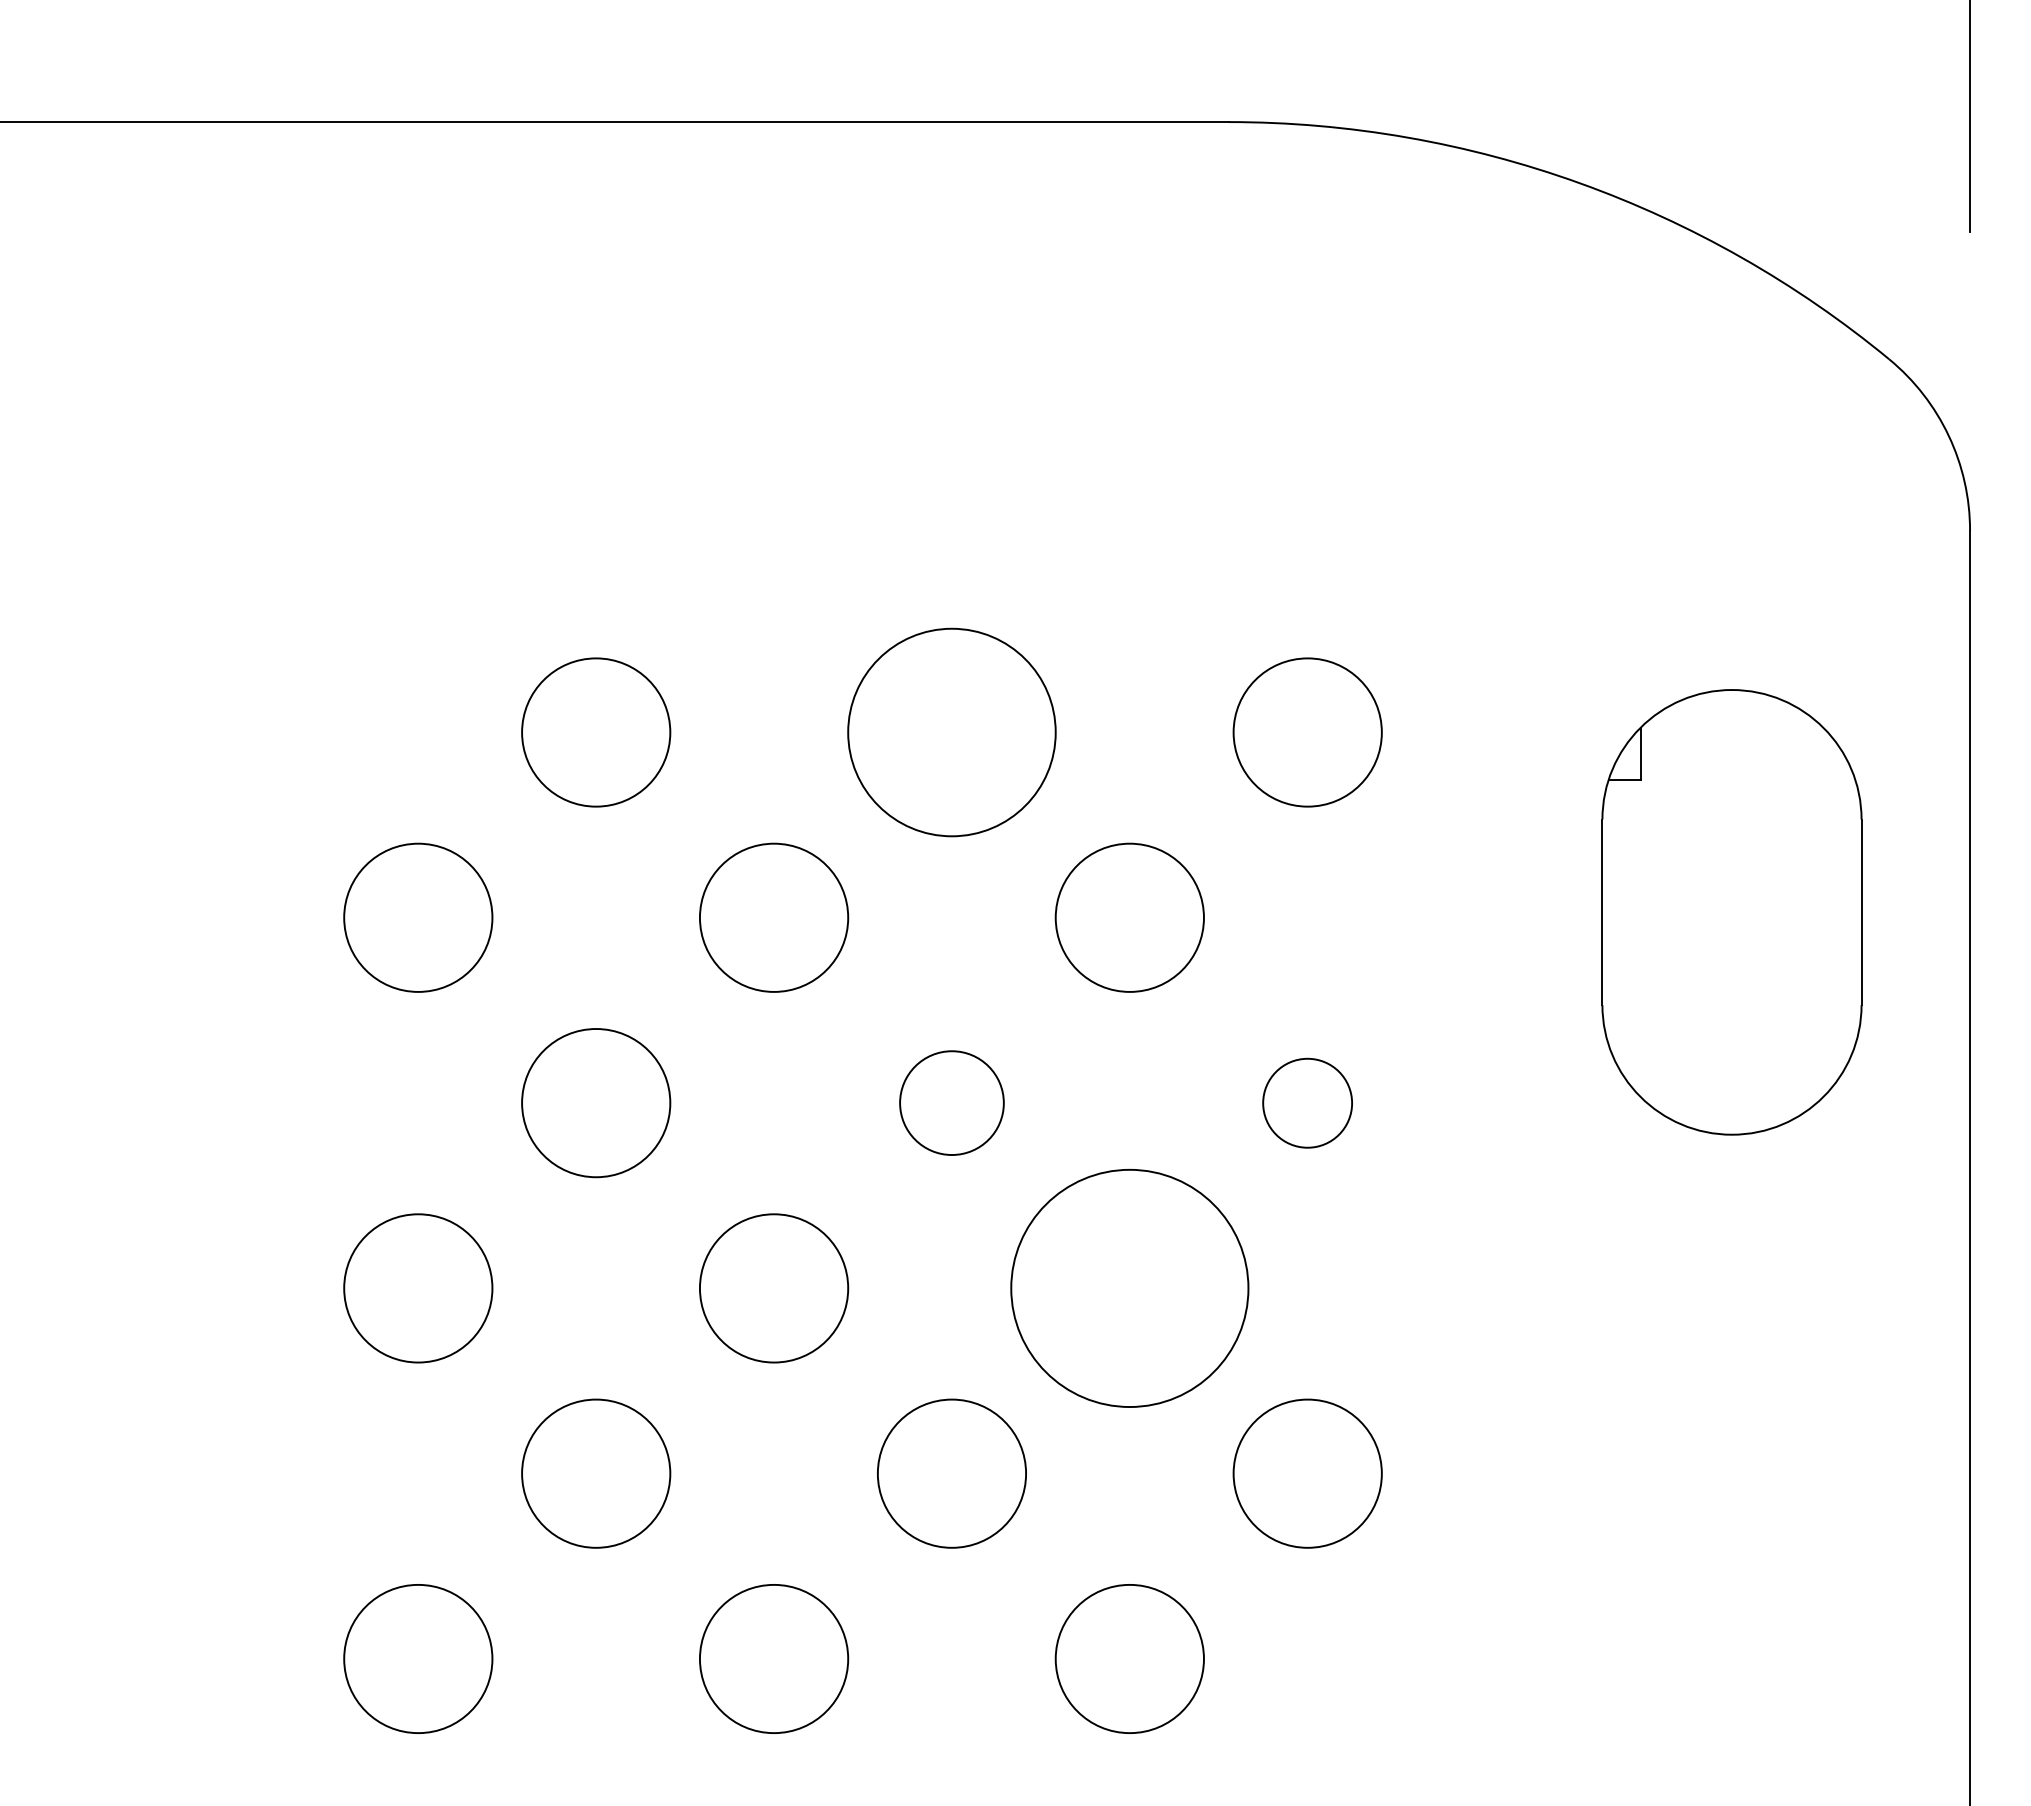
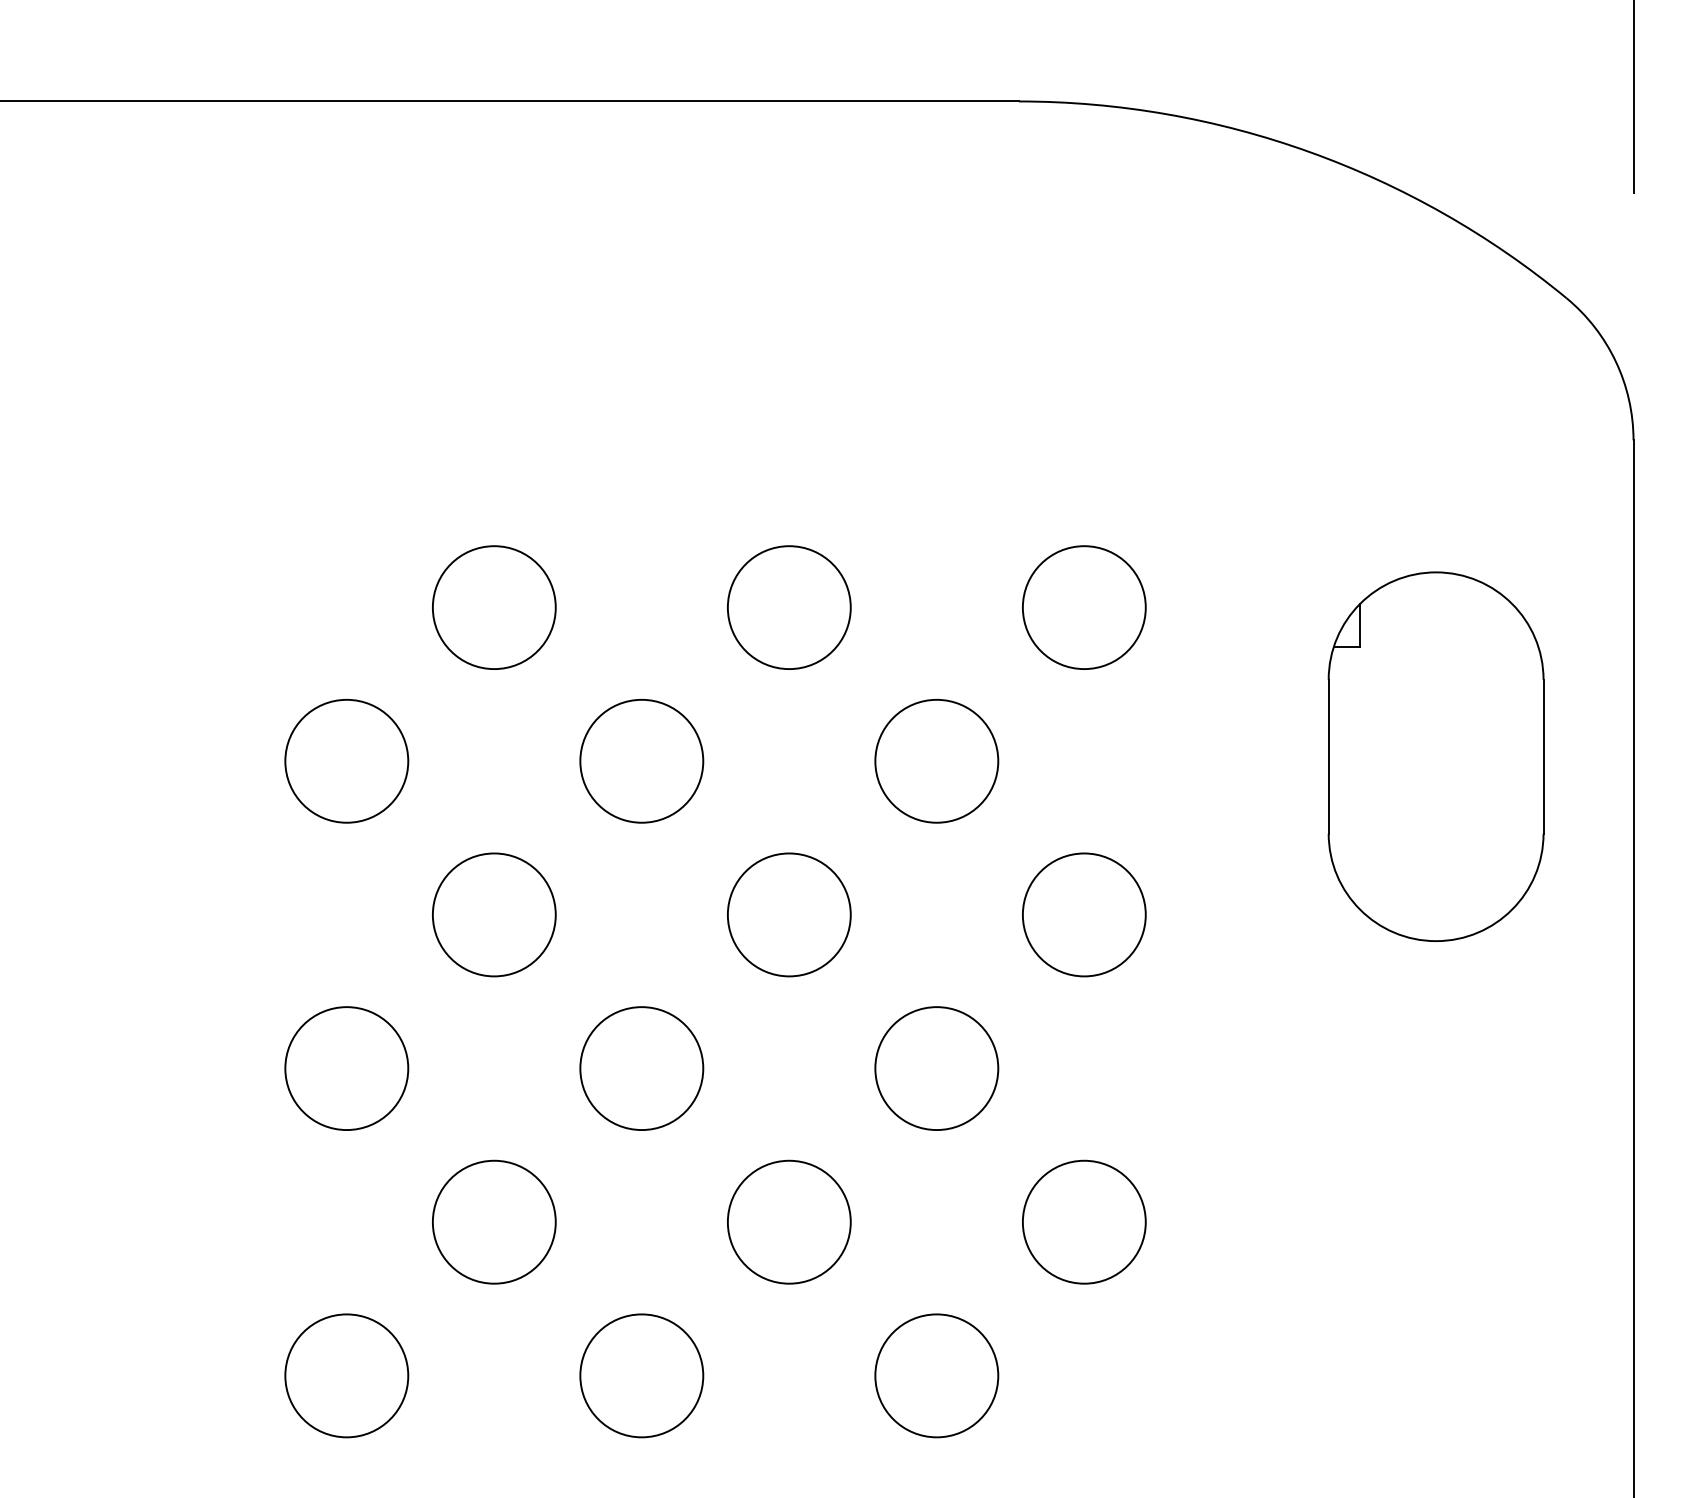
circle: (951, 732) -> (788, 607), size x0.71
circle: (951, 1103) -> (788, 915), size x1.43
circle: (1307, 1103) -> (1084, 915), size x1.67
circle: (1129, 1288) -> (936, 1068), size x0.62

